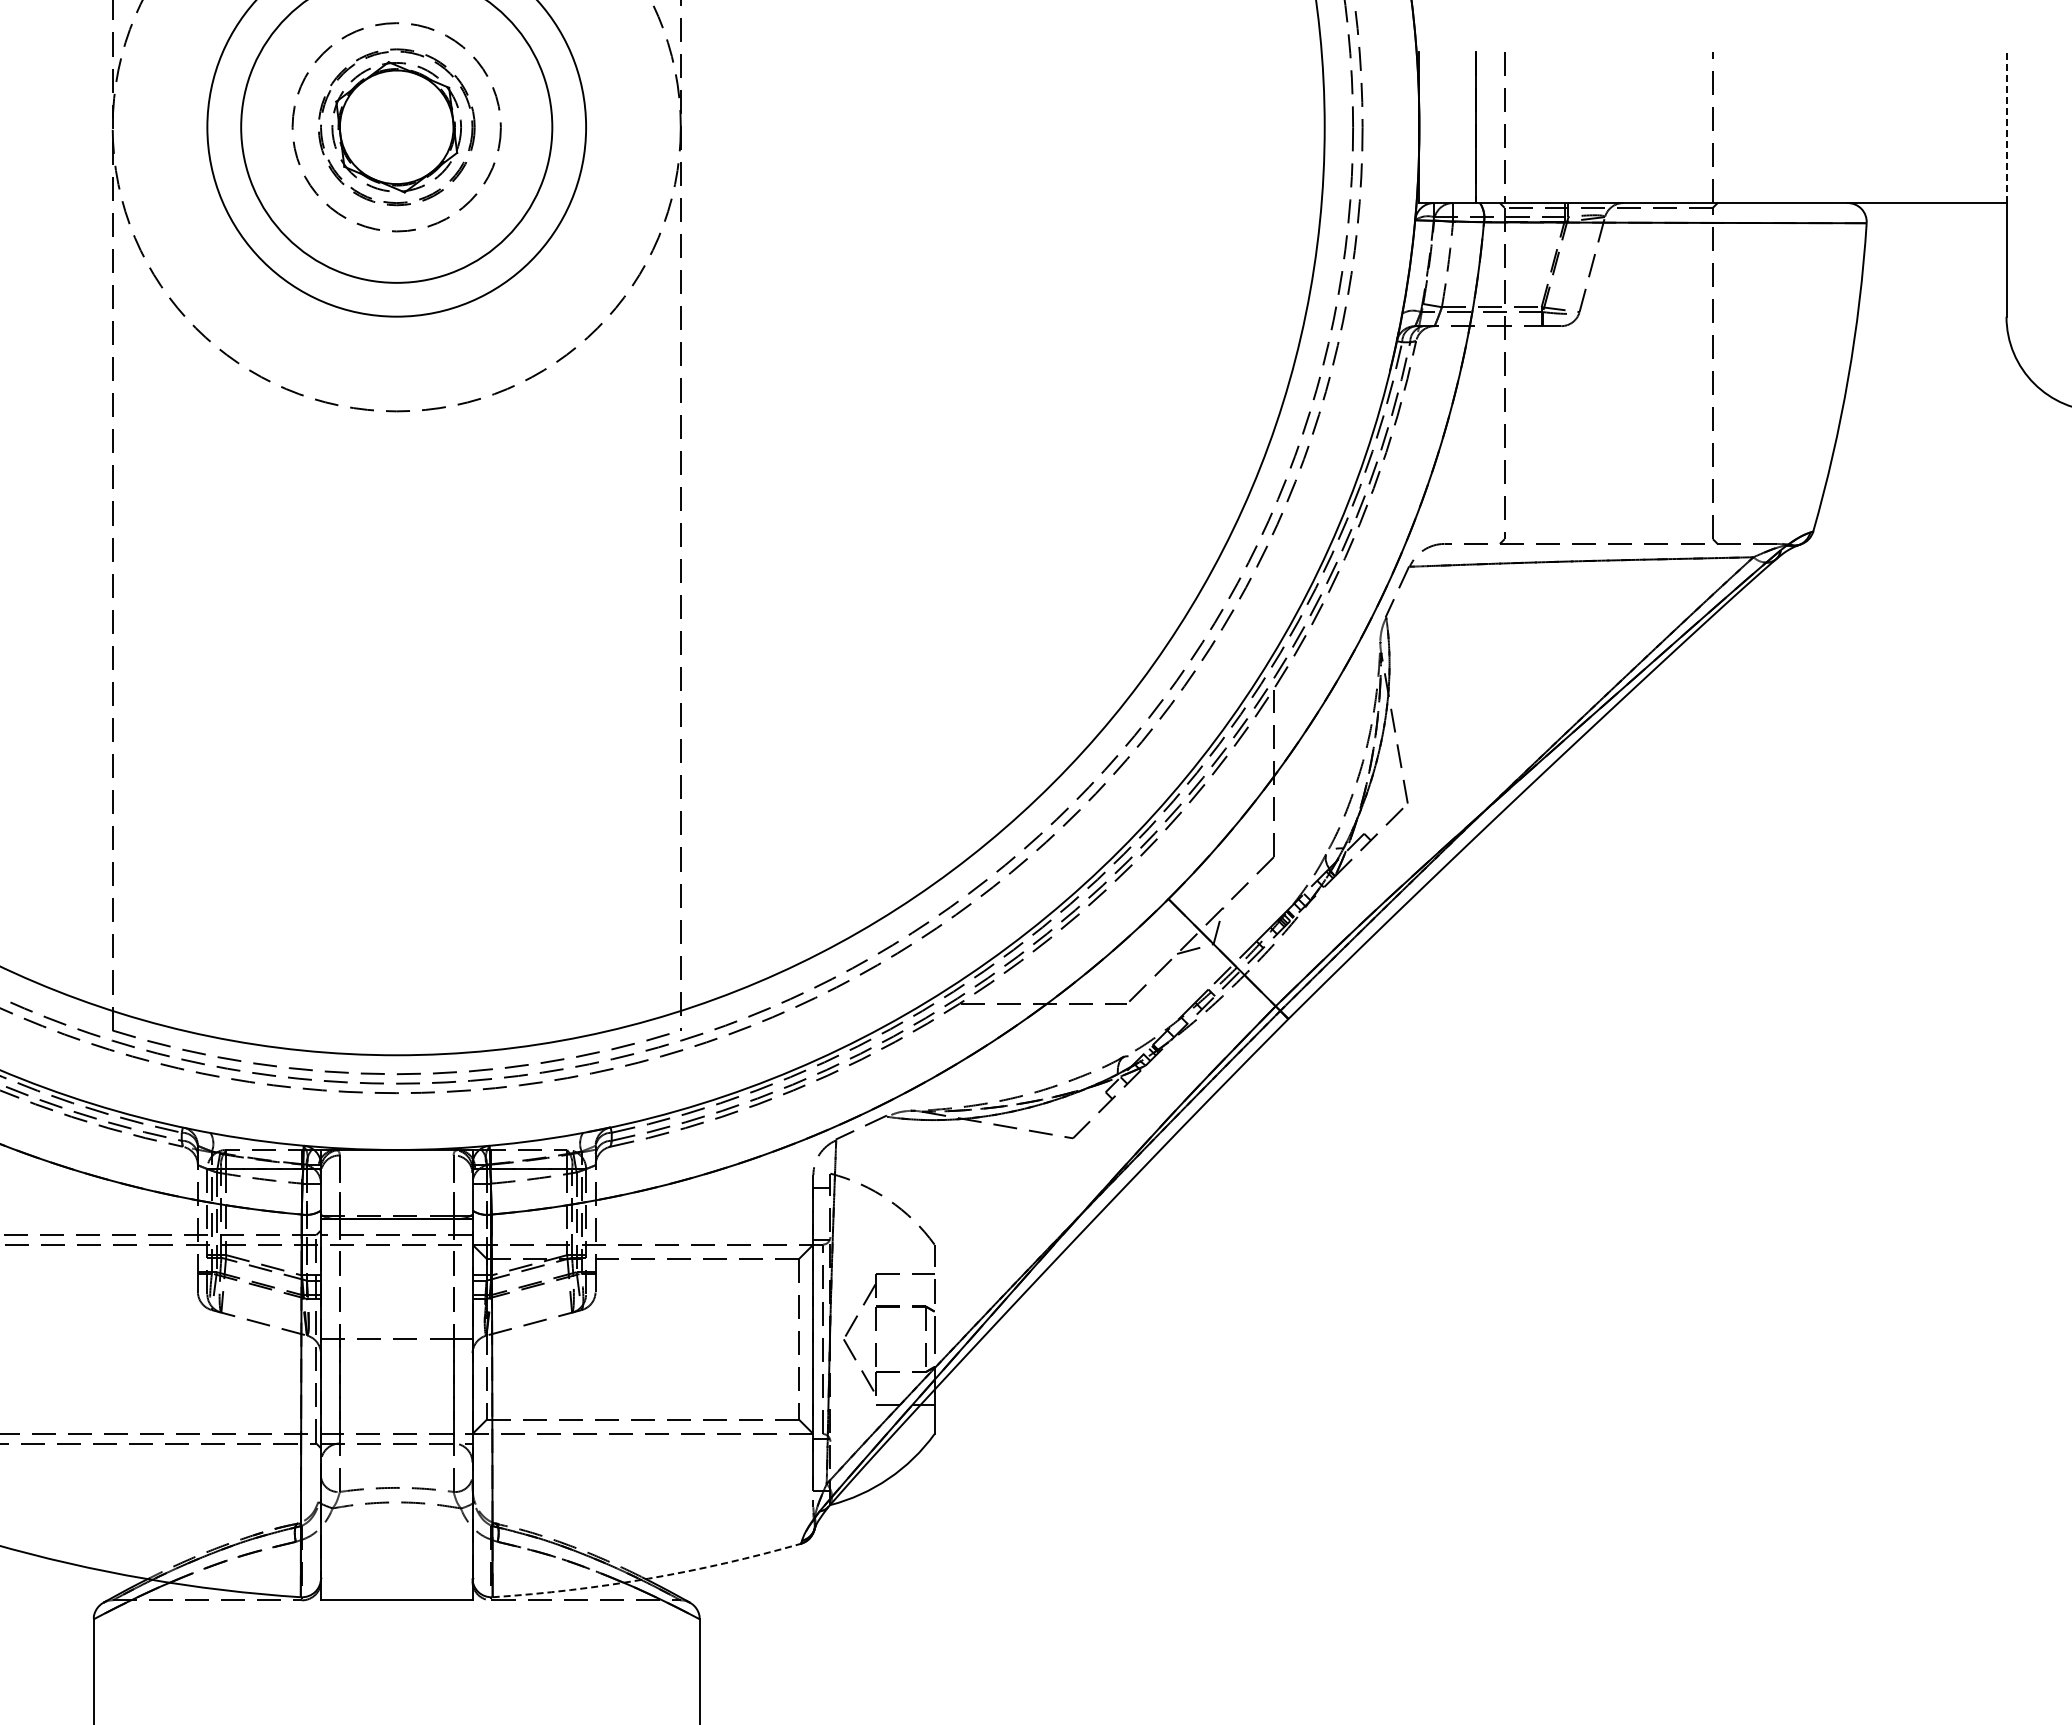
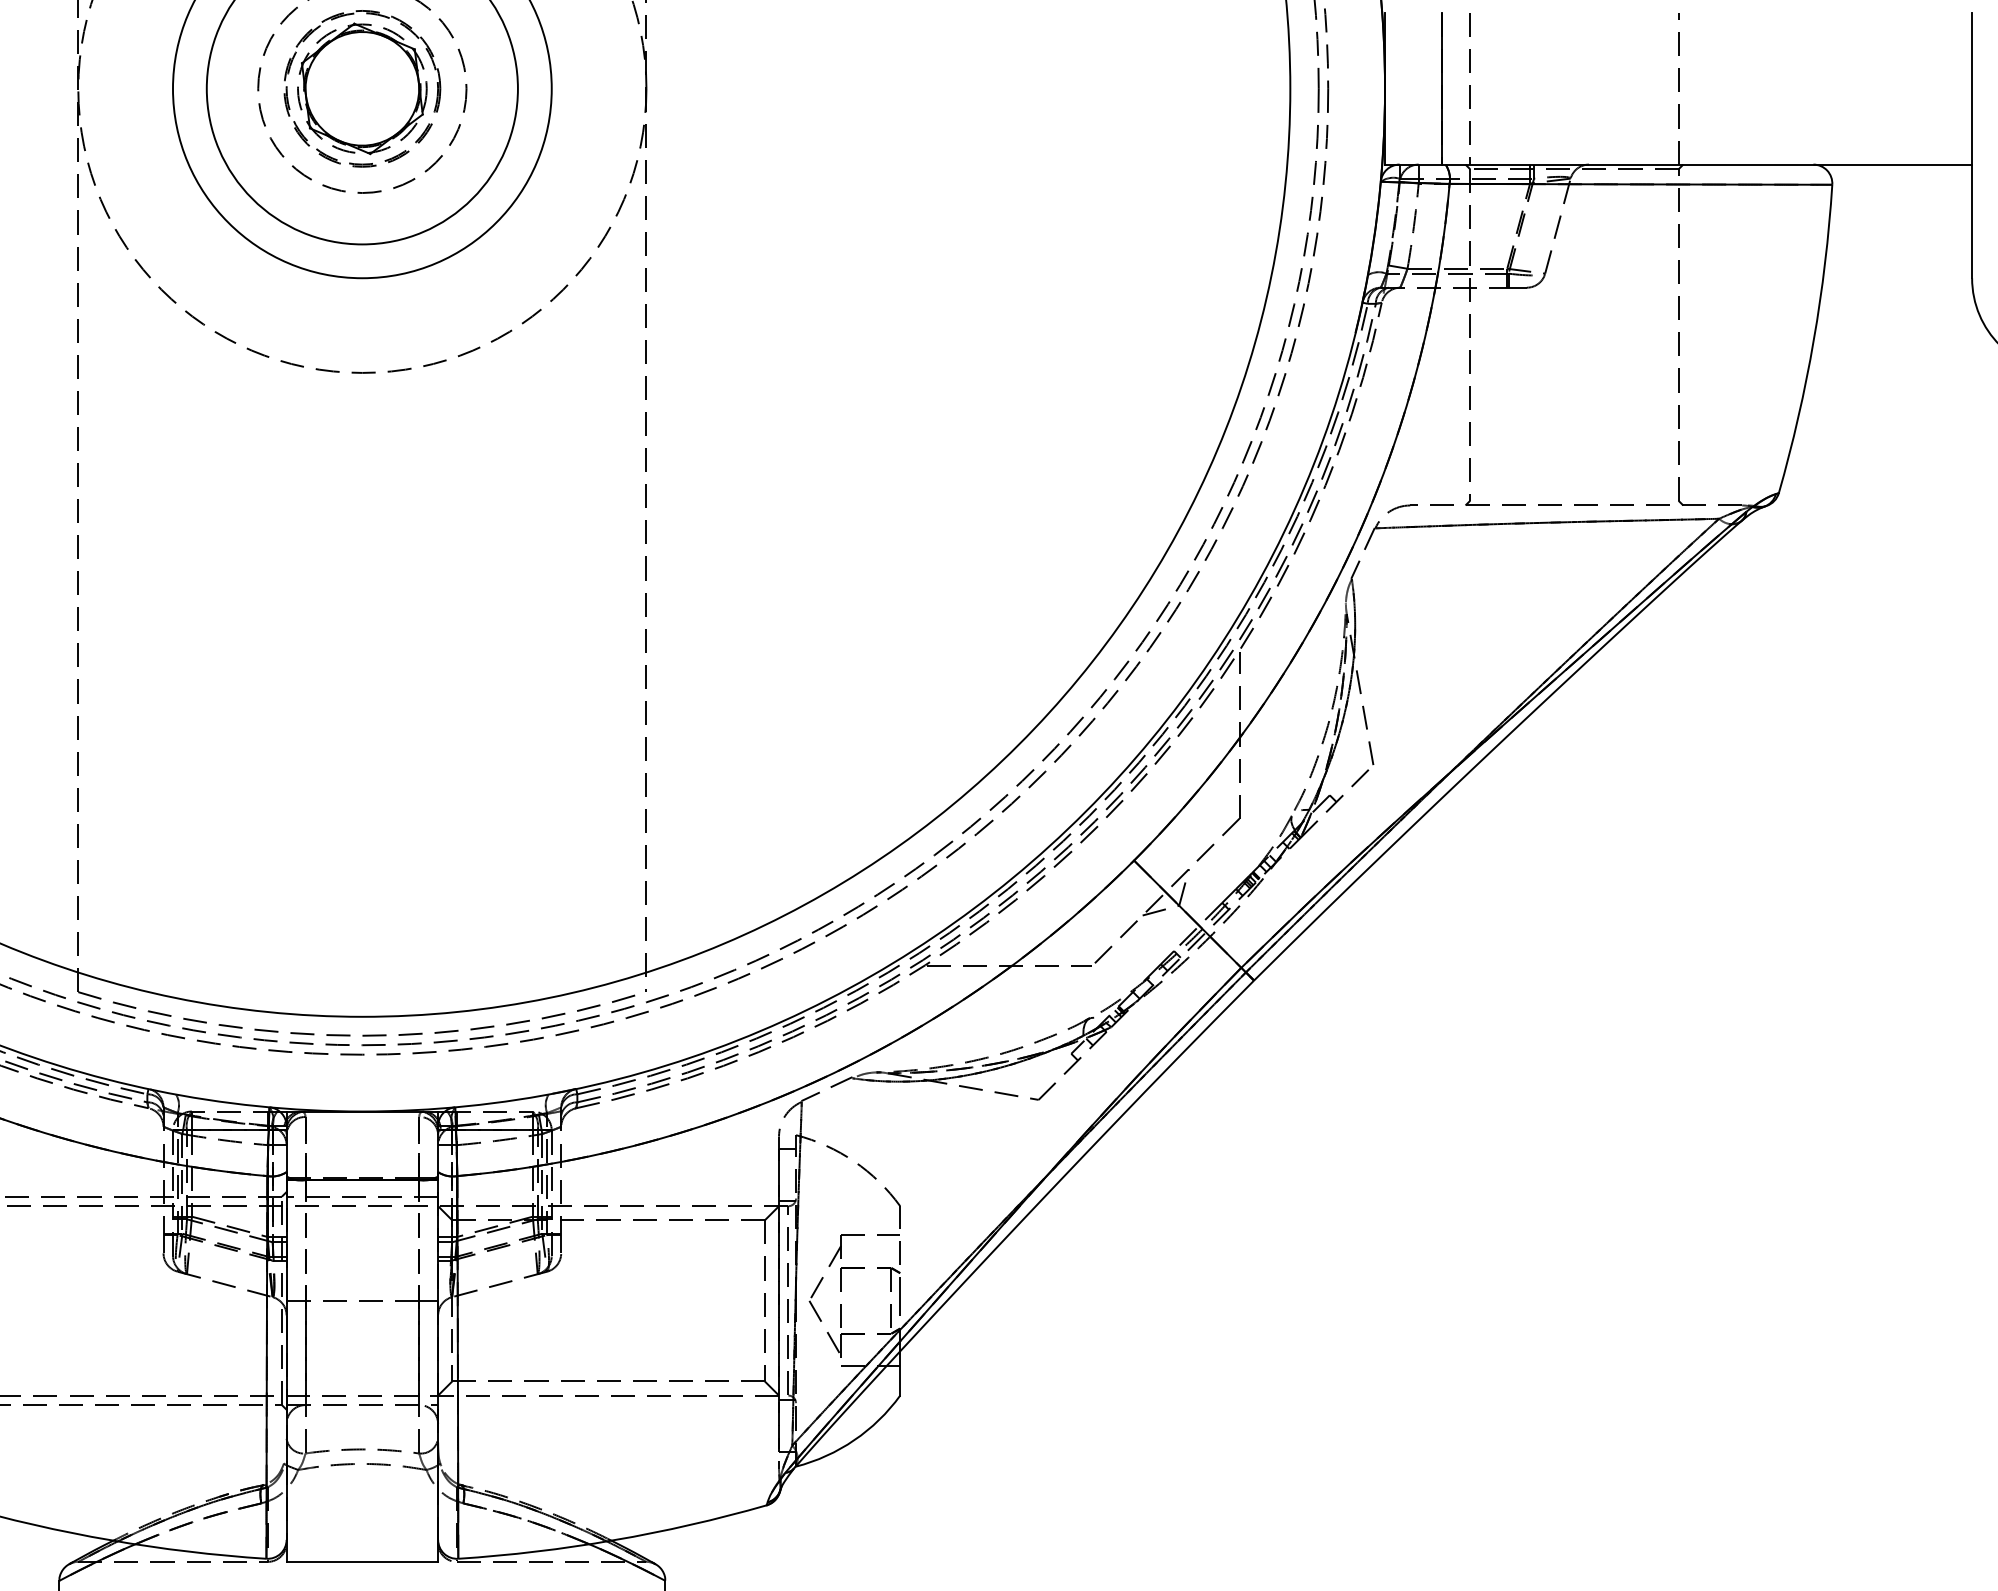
line: (2006, 127) -> (1972, 89), dashed -> solid
arc: (648, 1578) -> (614, 1540), dashed -> solid

